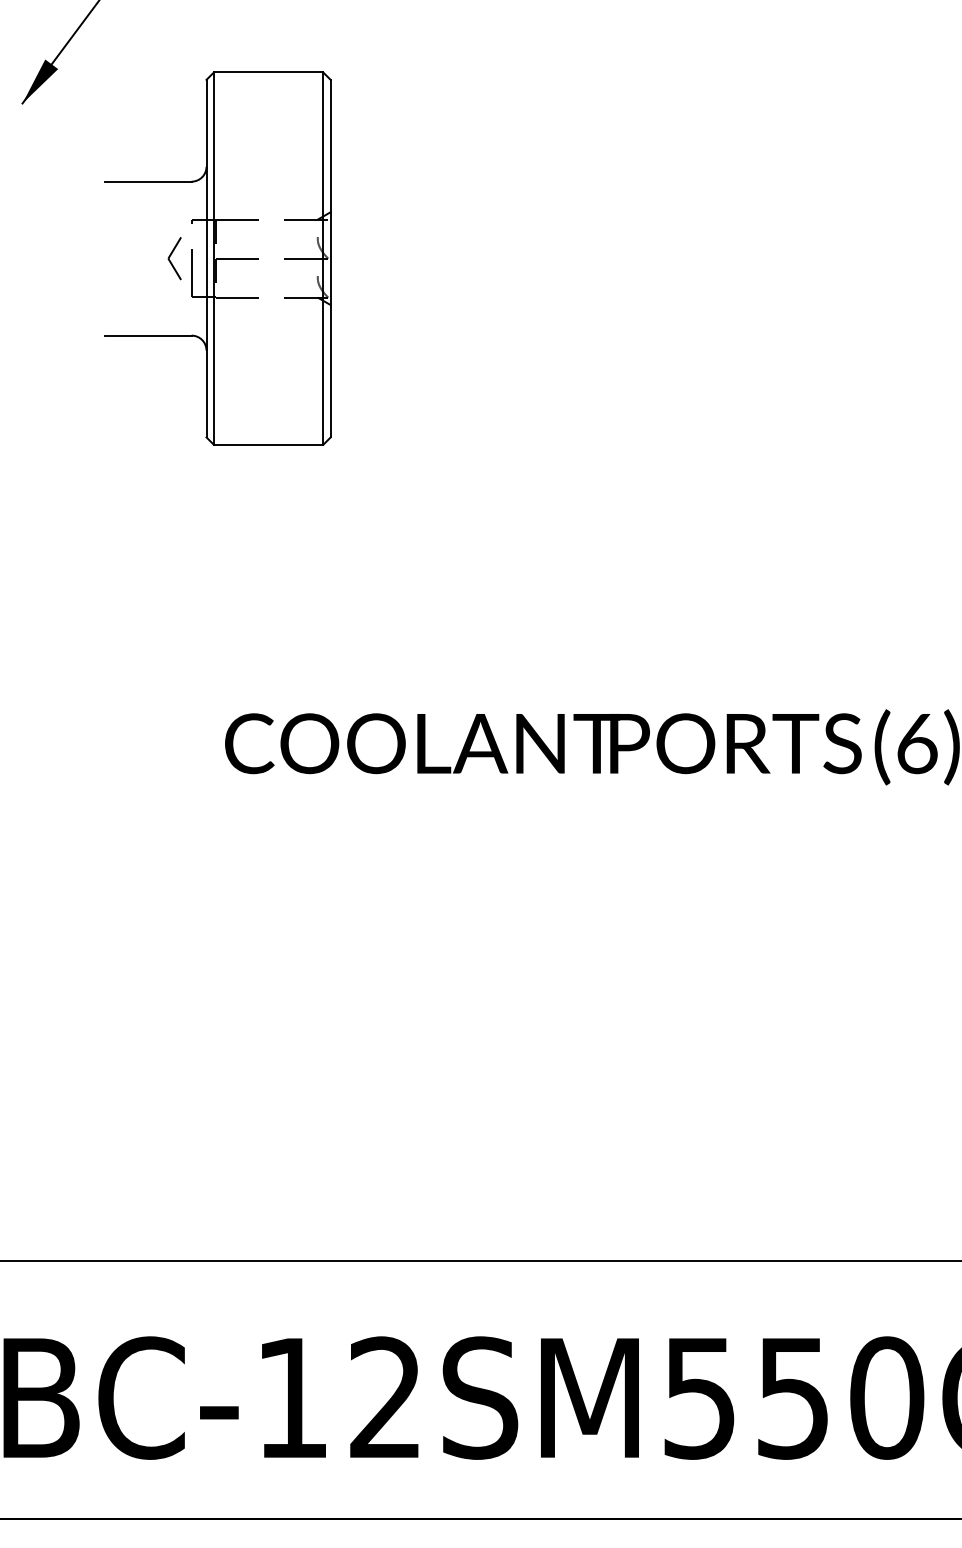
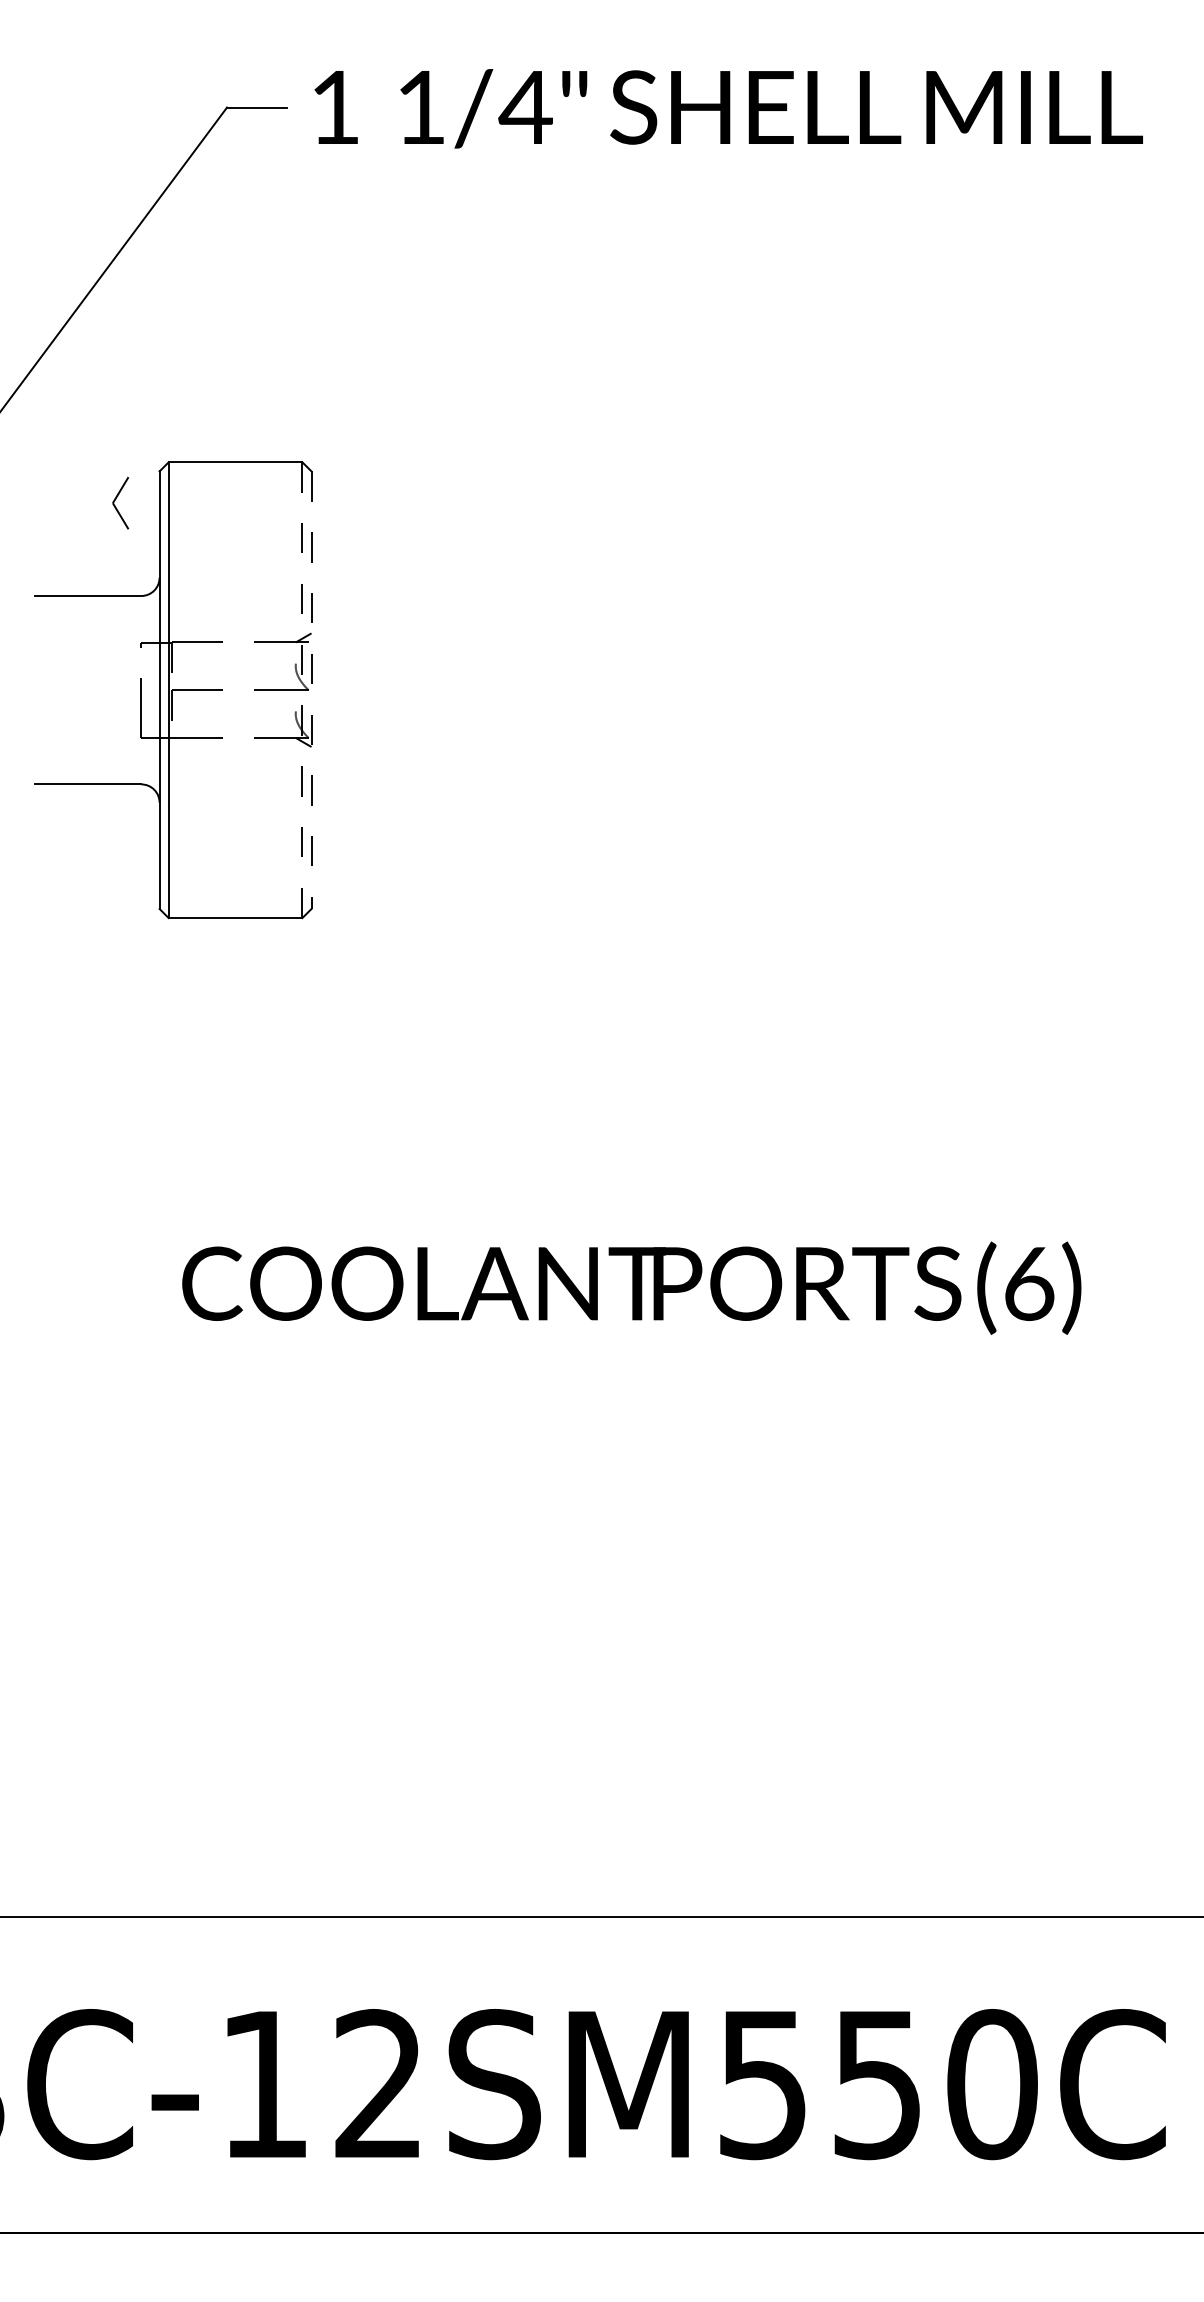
part: (174, 258) -> (120, 503), moved
line: (323, 258) -> (302, 690), solid -> dashed
line: (330, 258) -> (311, 690), solid -> dashed

